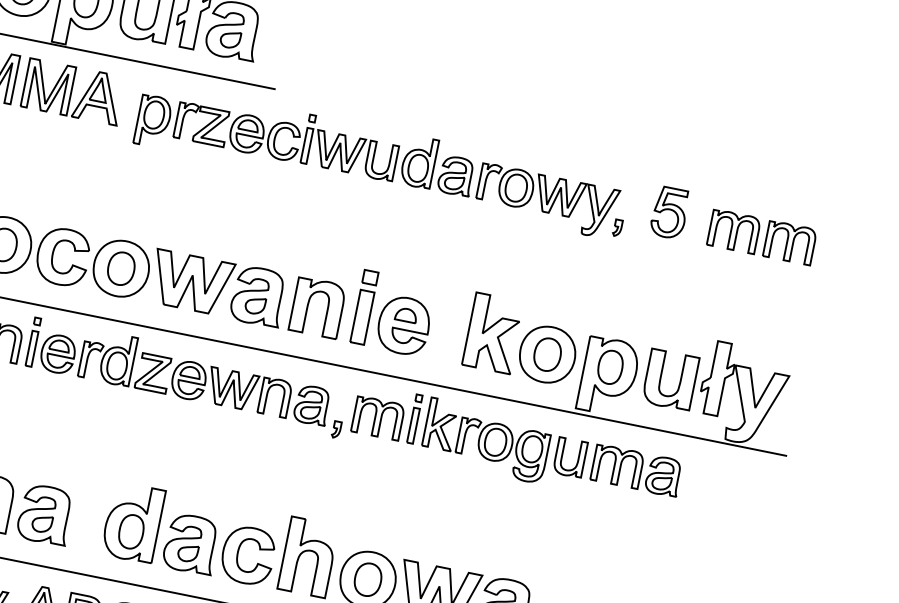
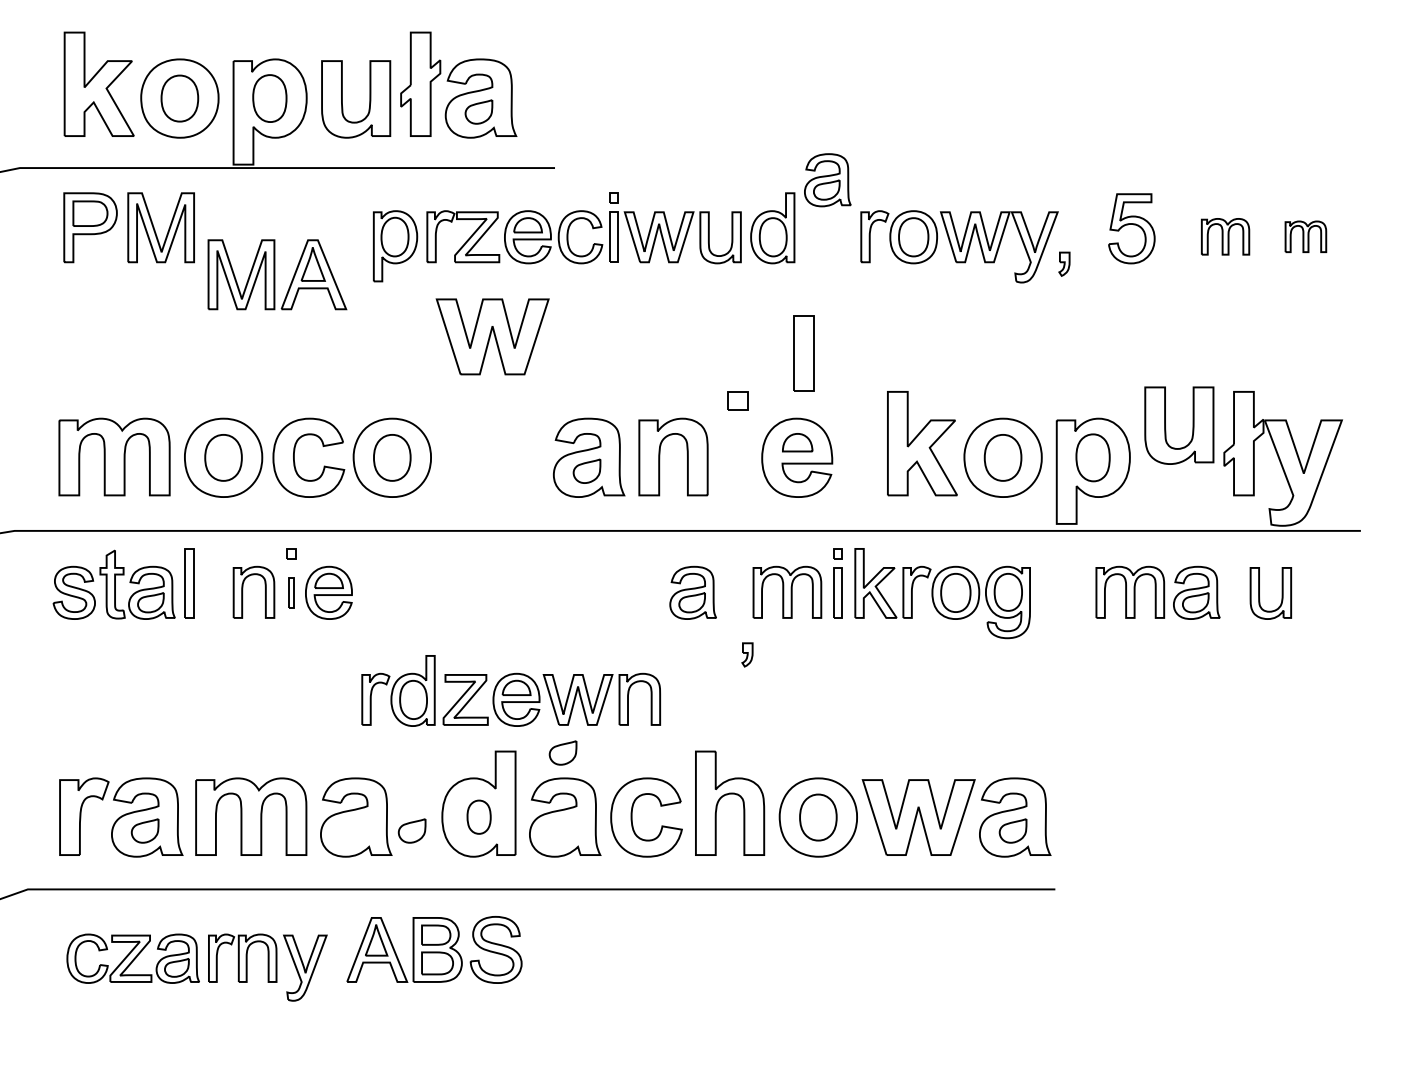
part: (73, 91) -> (277, 274), moved
part: (456, 176) -> (827, 180), moved
part: (734, 231) -> (1225, 236), size x0.7
part: (789, 242) -> (1305, 236), size x0.6
part: (191, 282) -> (492, 336), moved
part: (362, 317) -> (803, 353), moved
part: (32, 348) -> (291, 592), size x0.6
part: (186, 373) -> (511, 690), moved
part: (679, 381) -> (1192, 425), moved
part: (336, 429) -> (747, 654), moved
part: (562, 456) -> (1259, 593), moved
part: (41, 523) -> (411, 830), moved
part: (131, 531) -> (478, 816), size x0.7
part: (187, 552) -> (562, 752), moved

